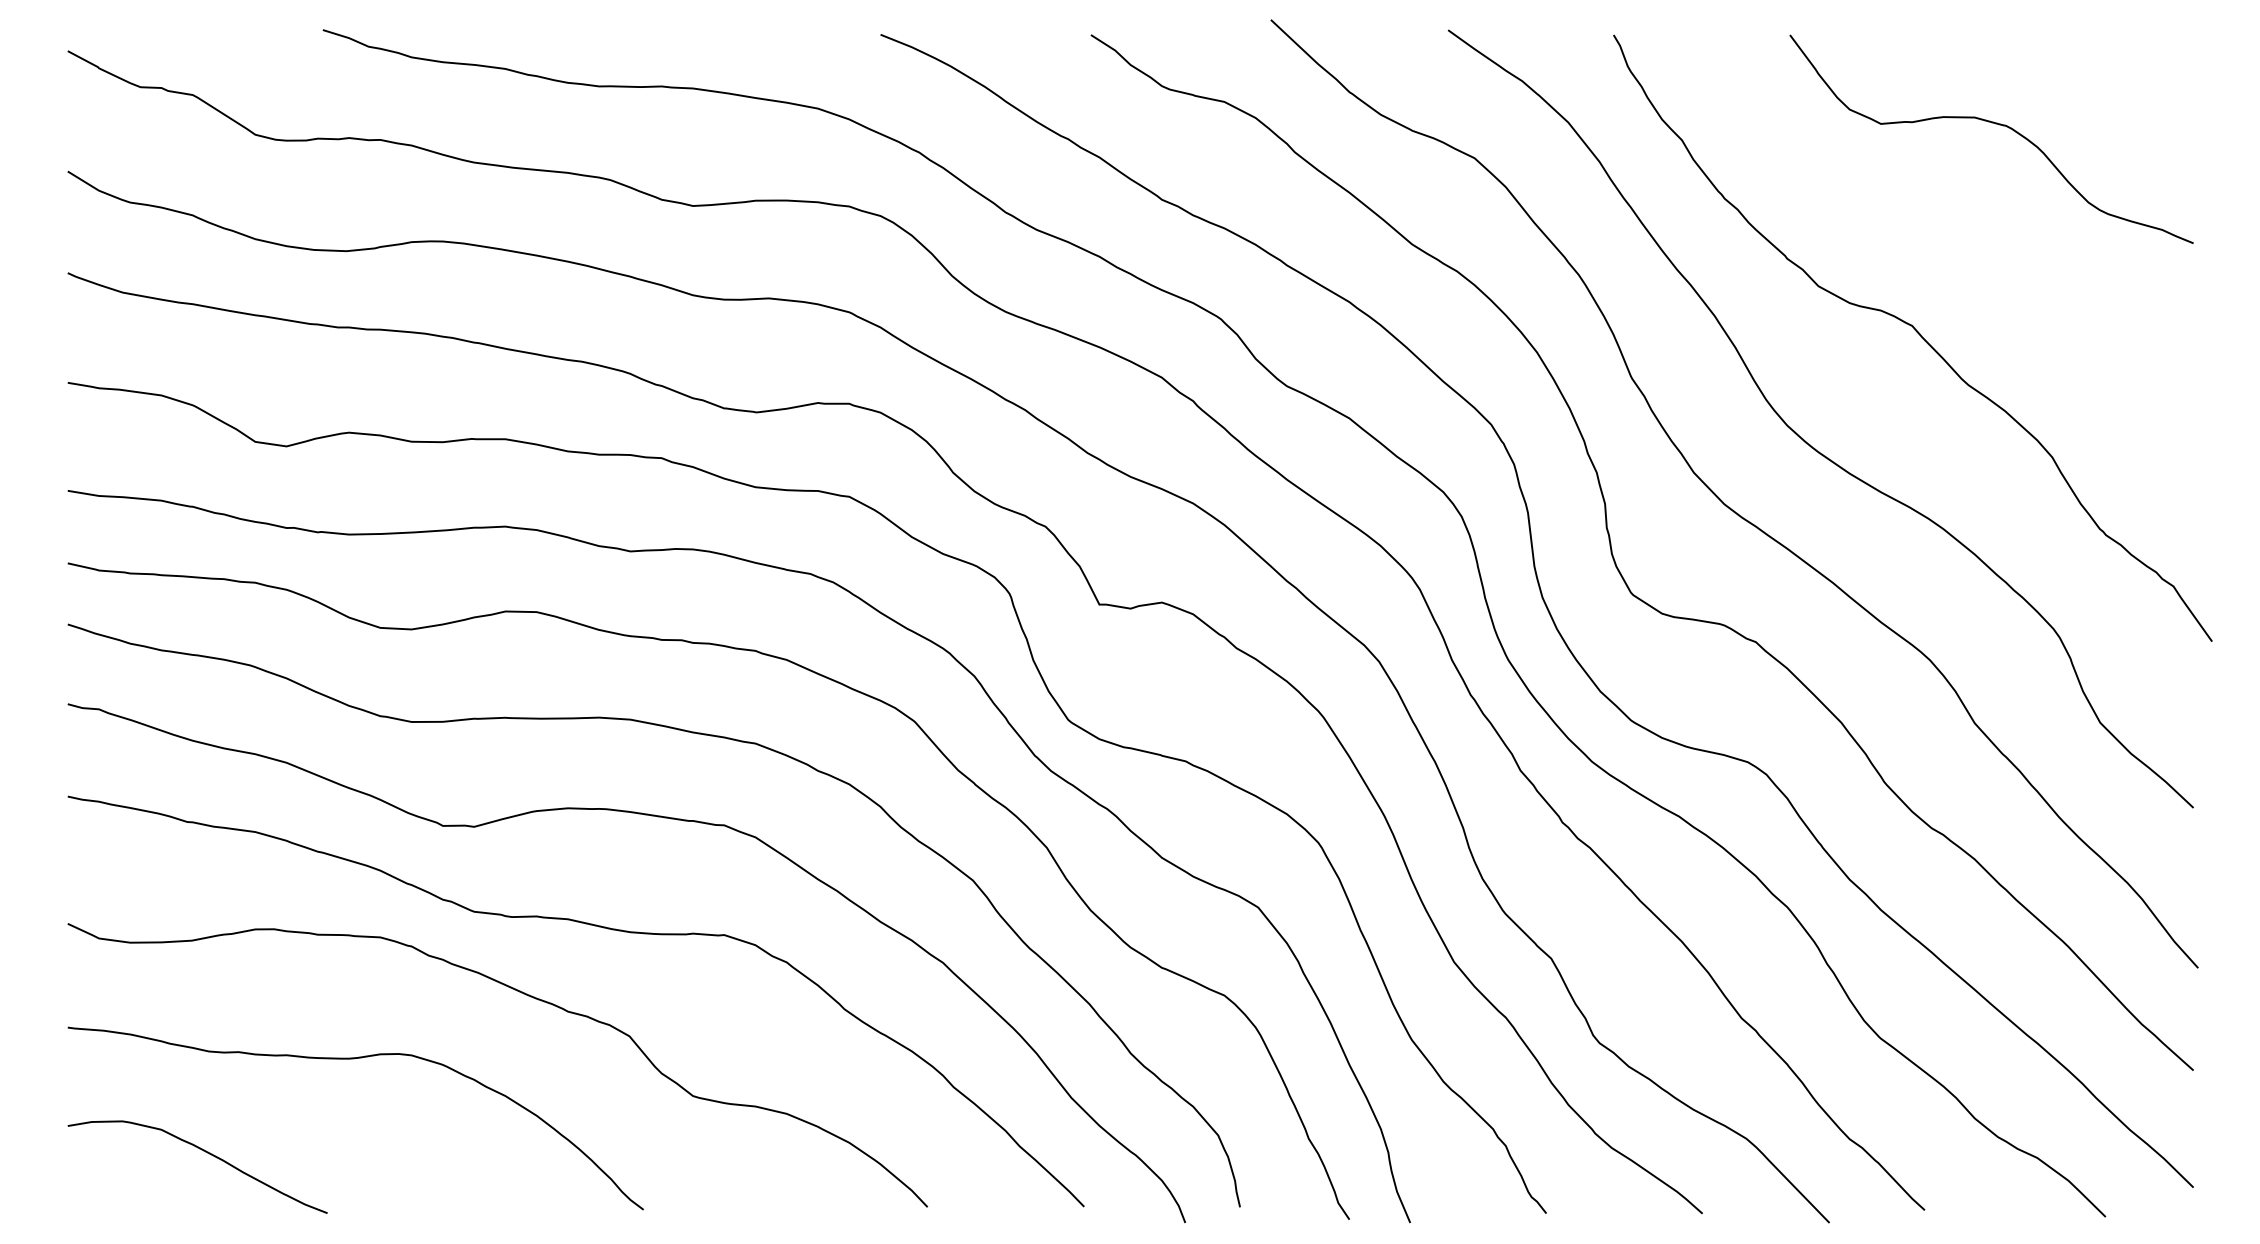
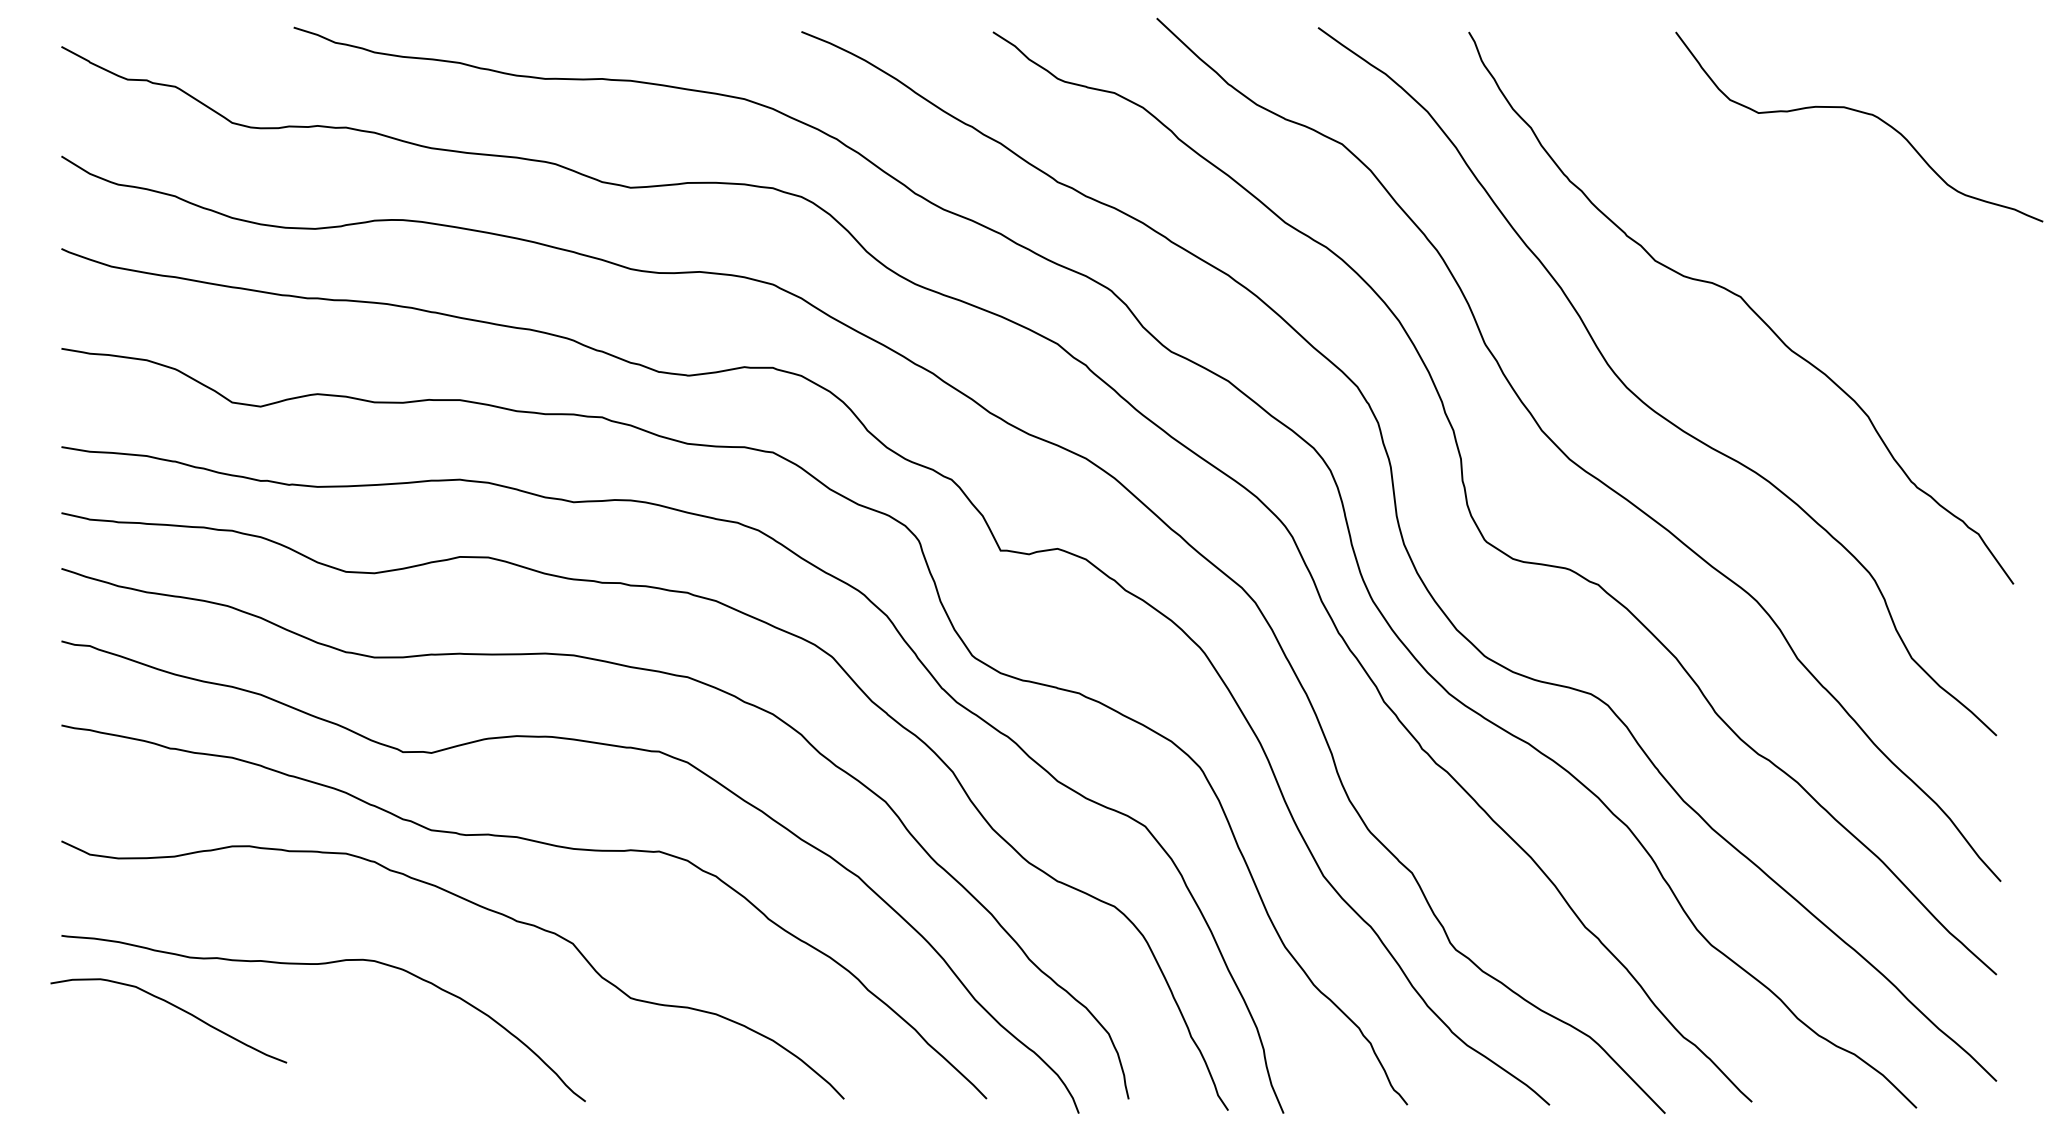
curve: (1995, 124) -> (1862, 113), moved
curve: (205, 1152) -> (175, 1007), moved

